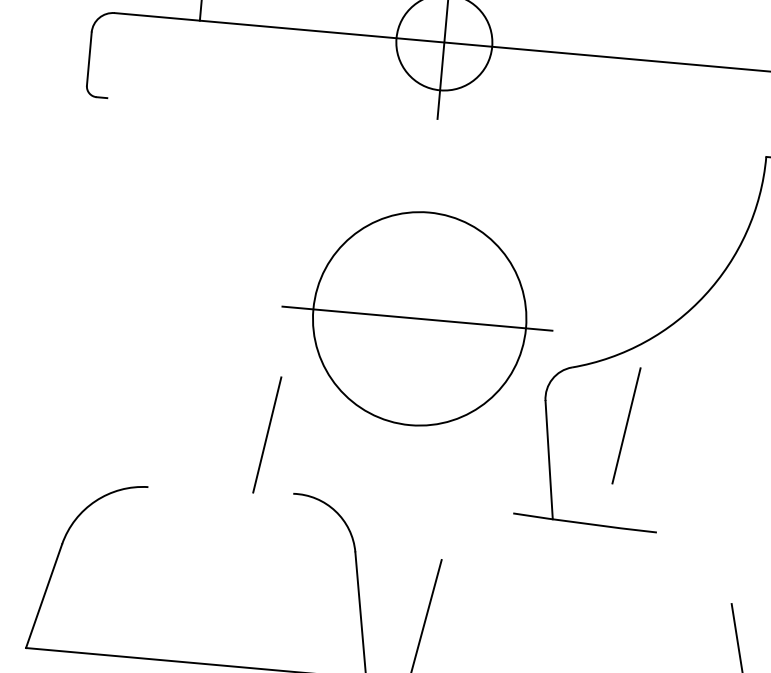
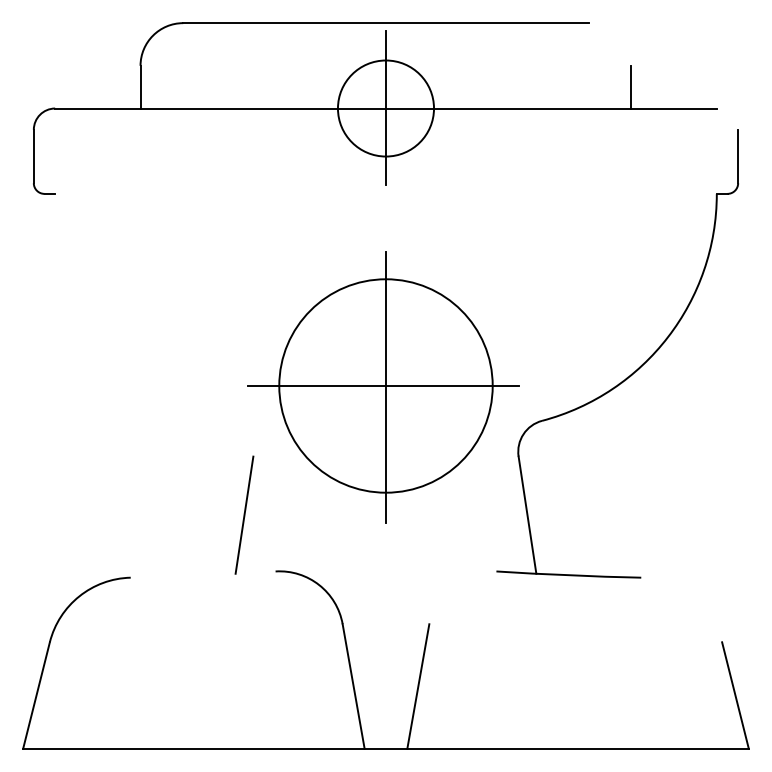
line: (690, 42) -> (631, 86), added
line: (420, 320) -> (386, 387), added
line: (626, 425) -> (601, 473), removed

